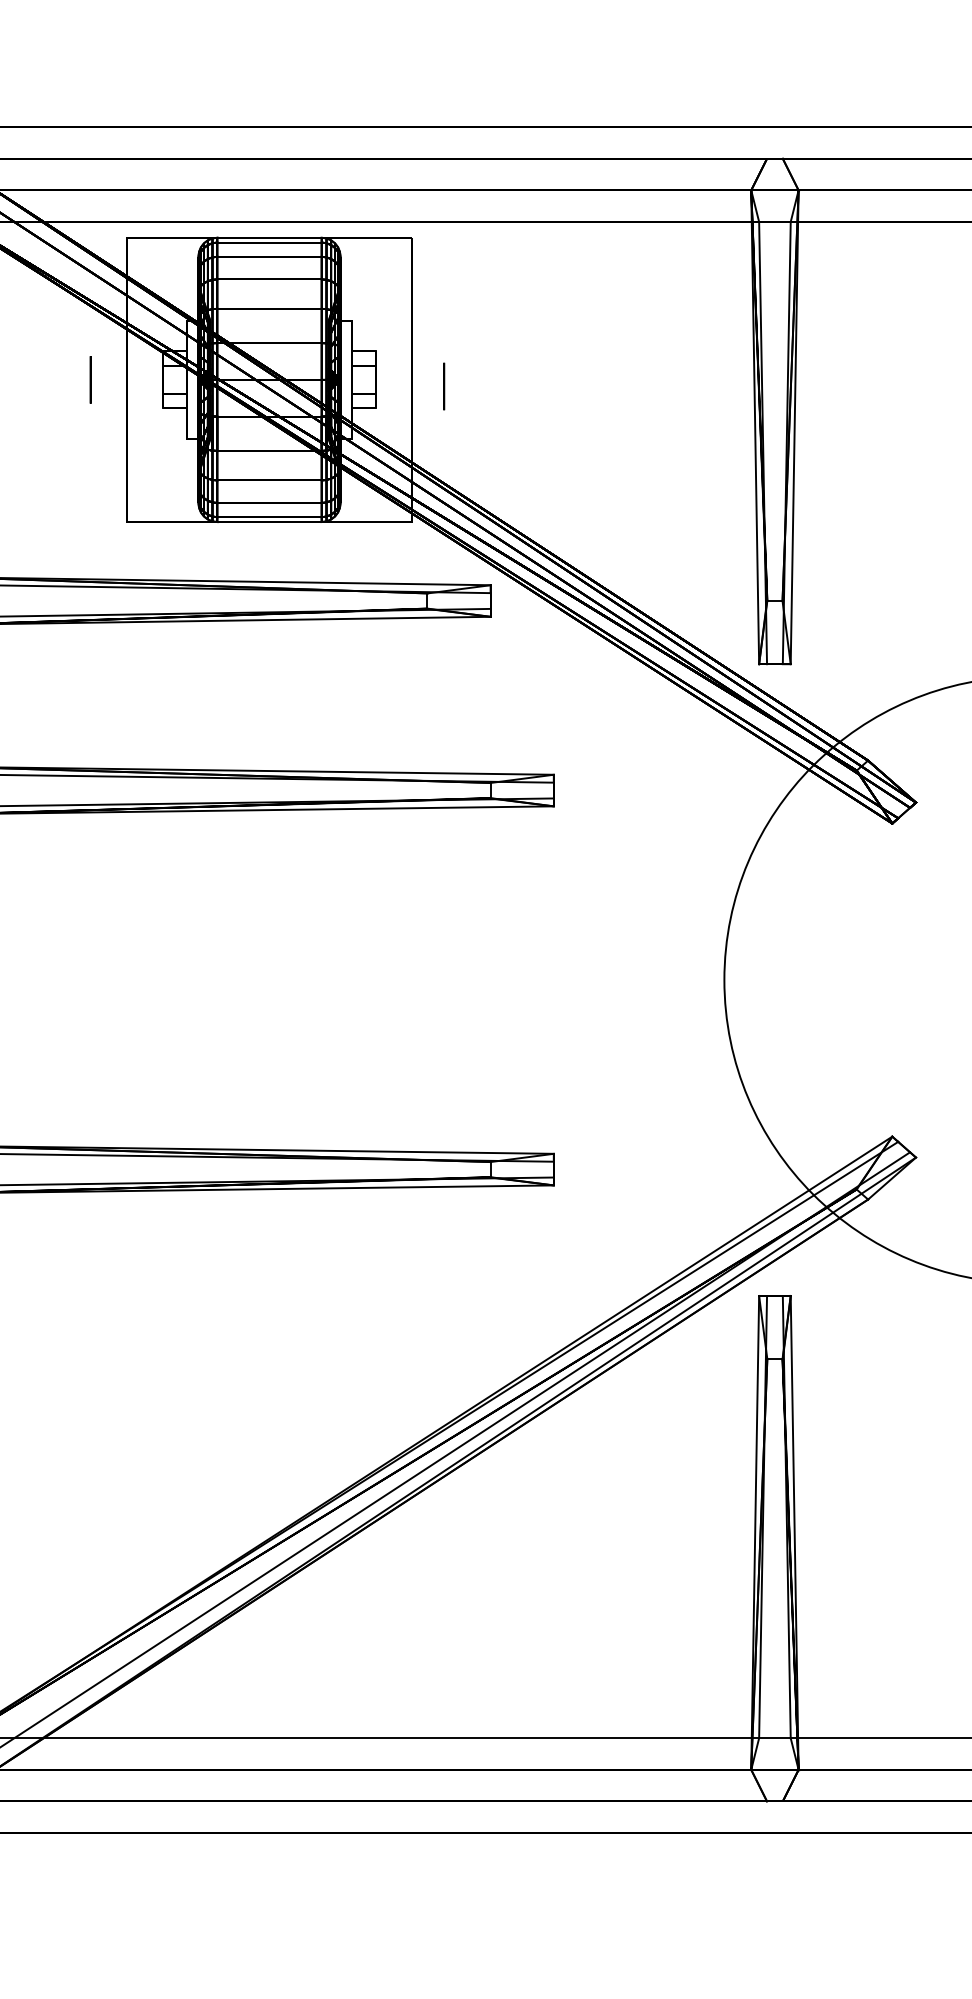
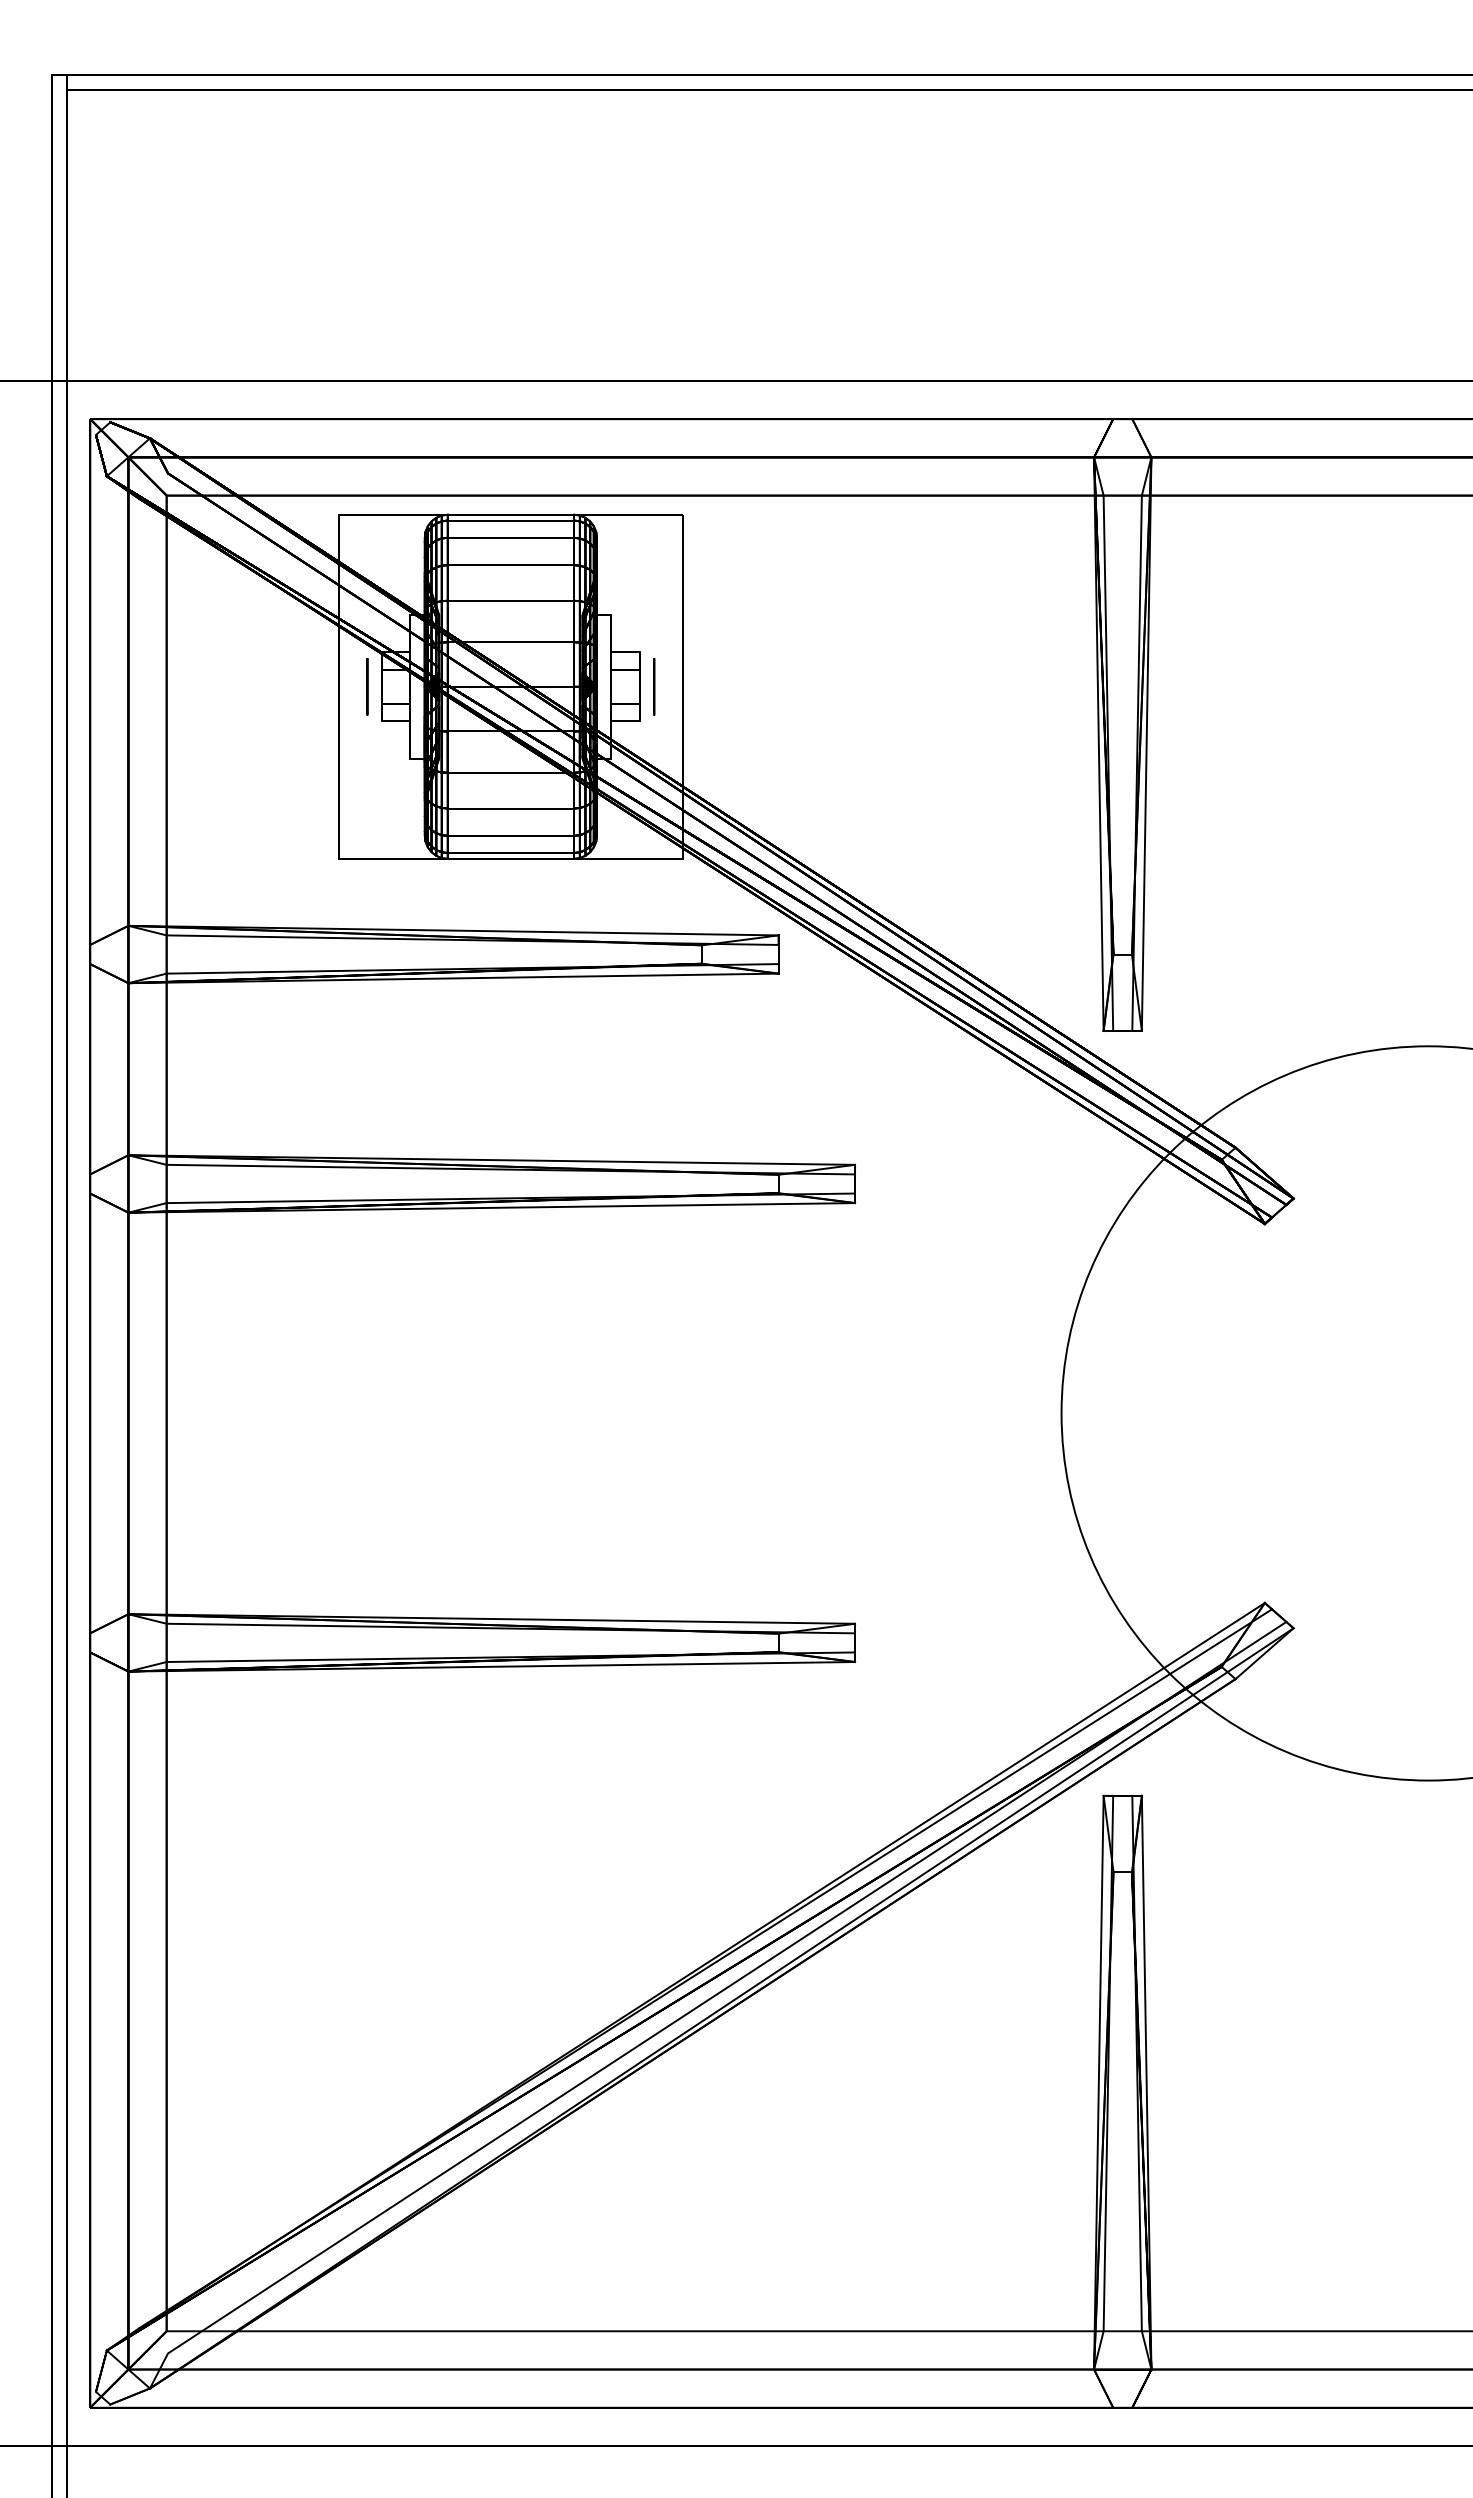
circle: (90, 379) -> (367, 686), moved
circle: (444, 386) -> (654, 686), moved

